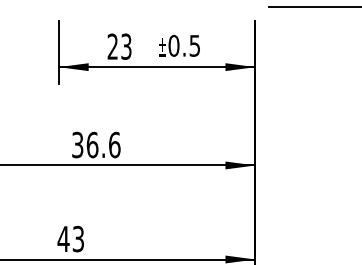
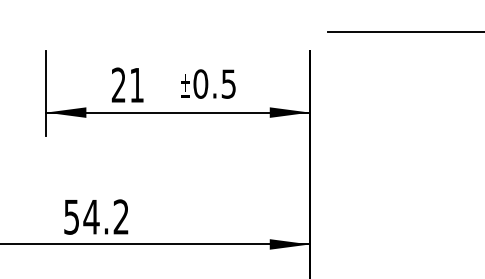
text: (126, 46) -> (137, 84), 23 -> 21
text: (96, 144) -> (96, 216), 36.6 -> 54.2

